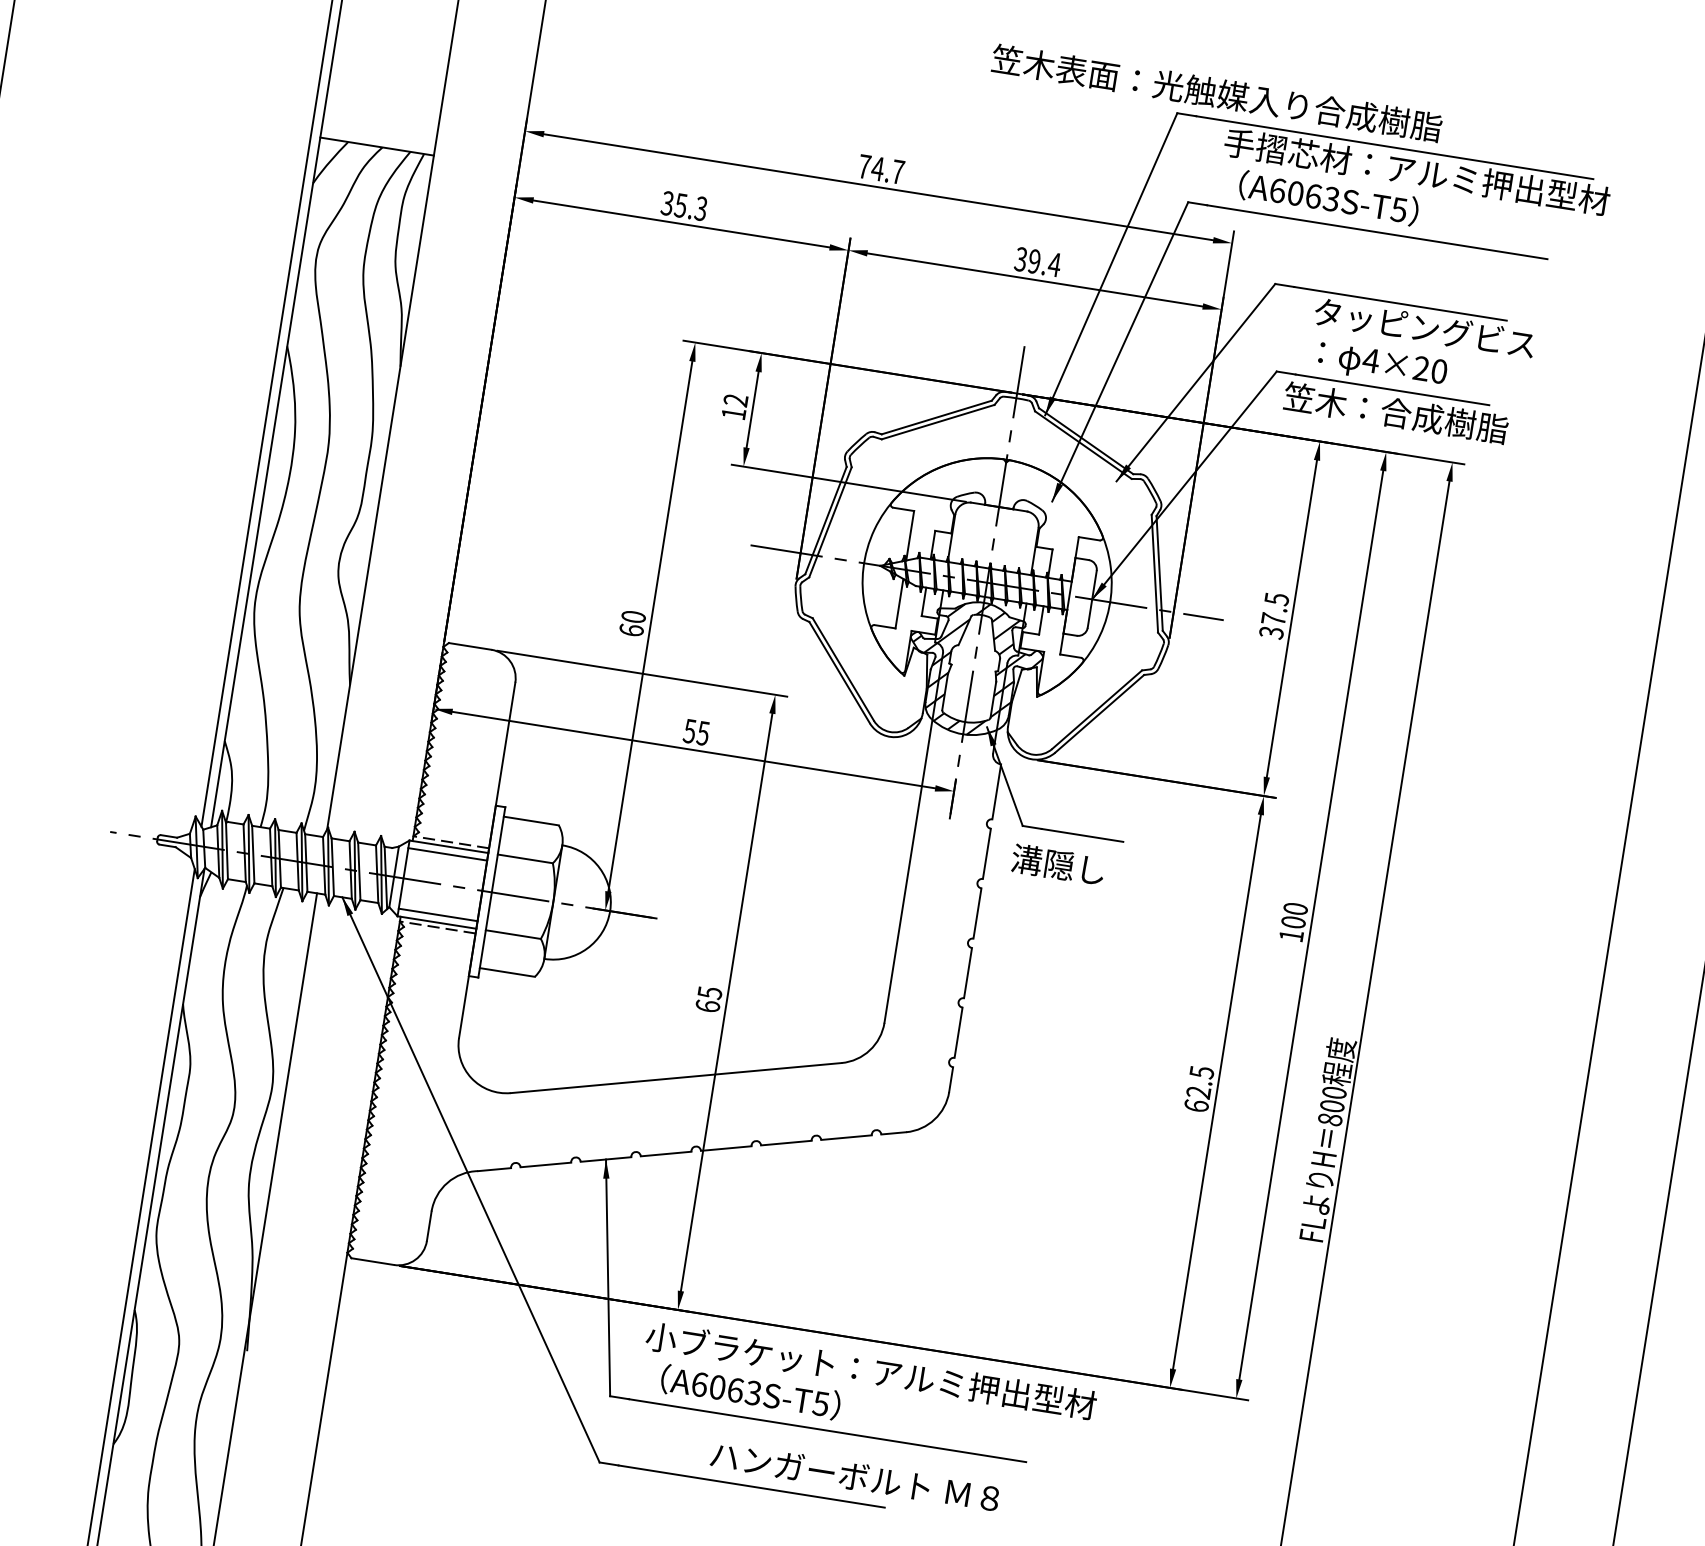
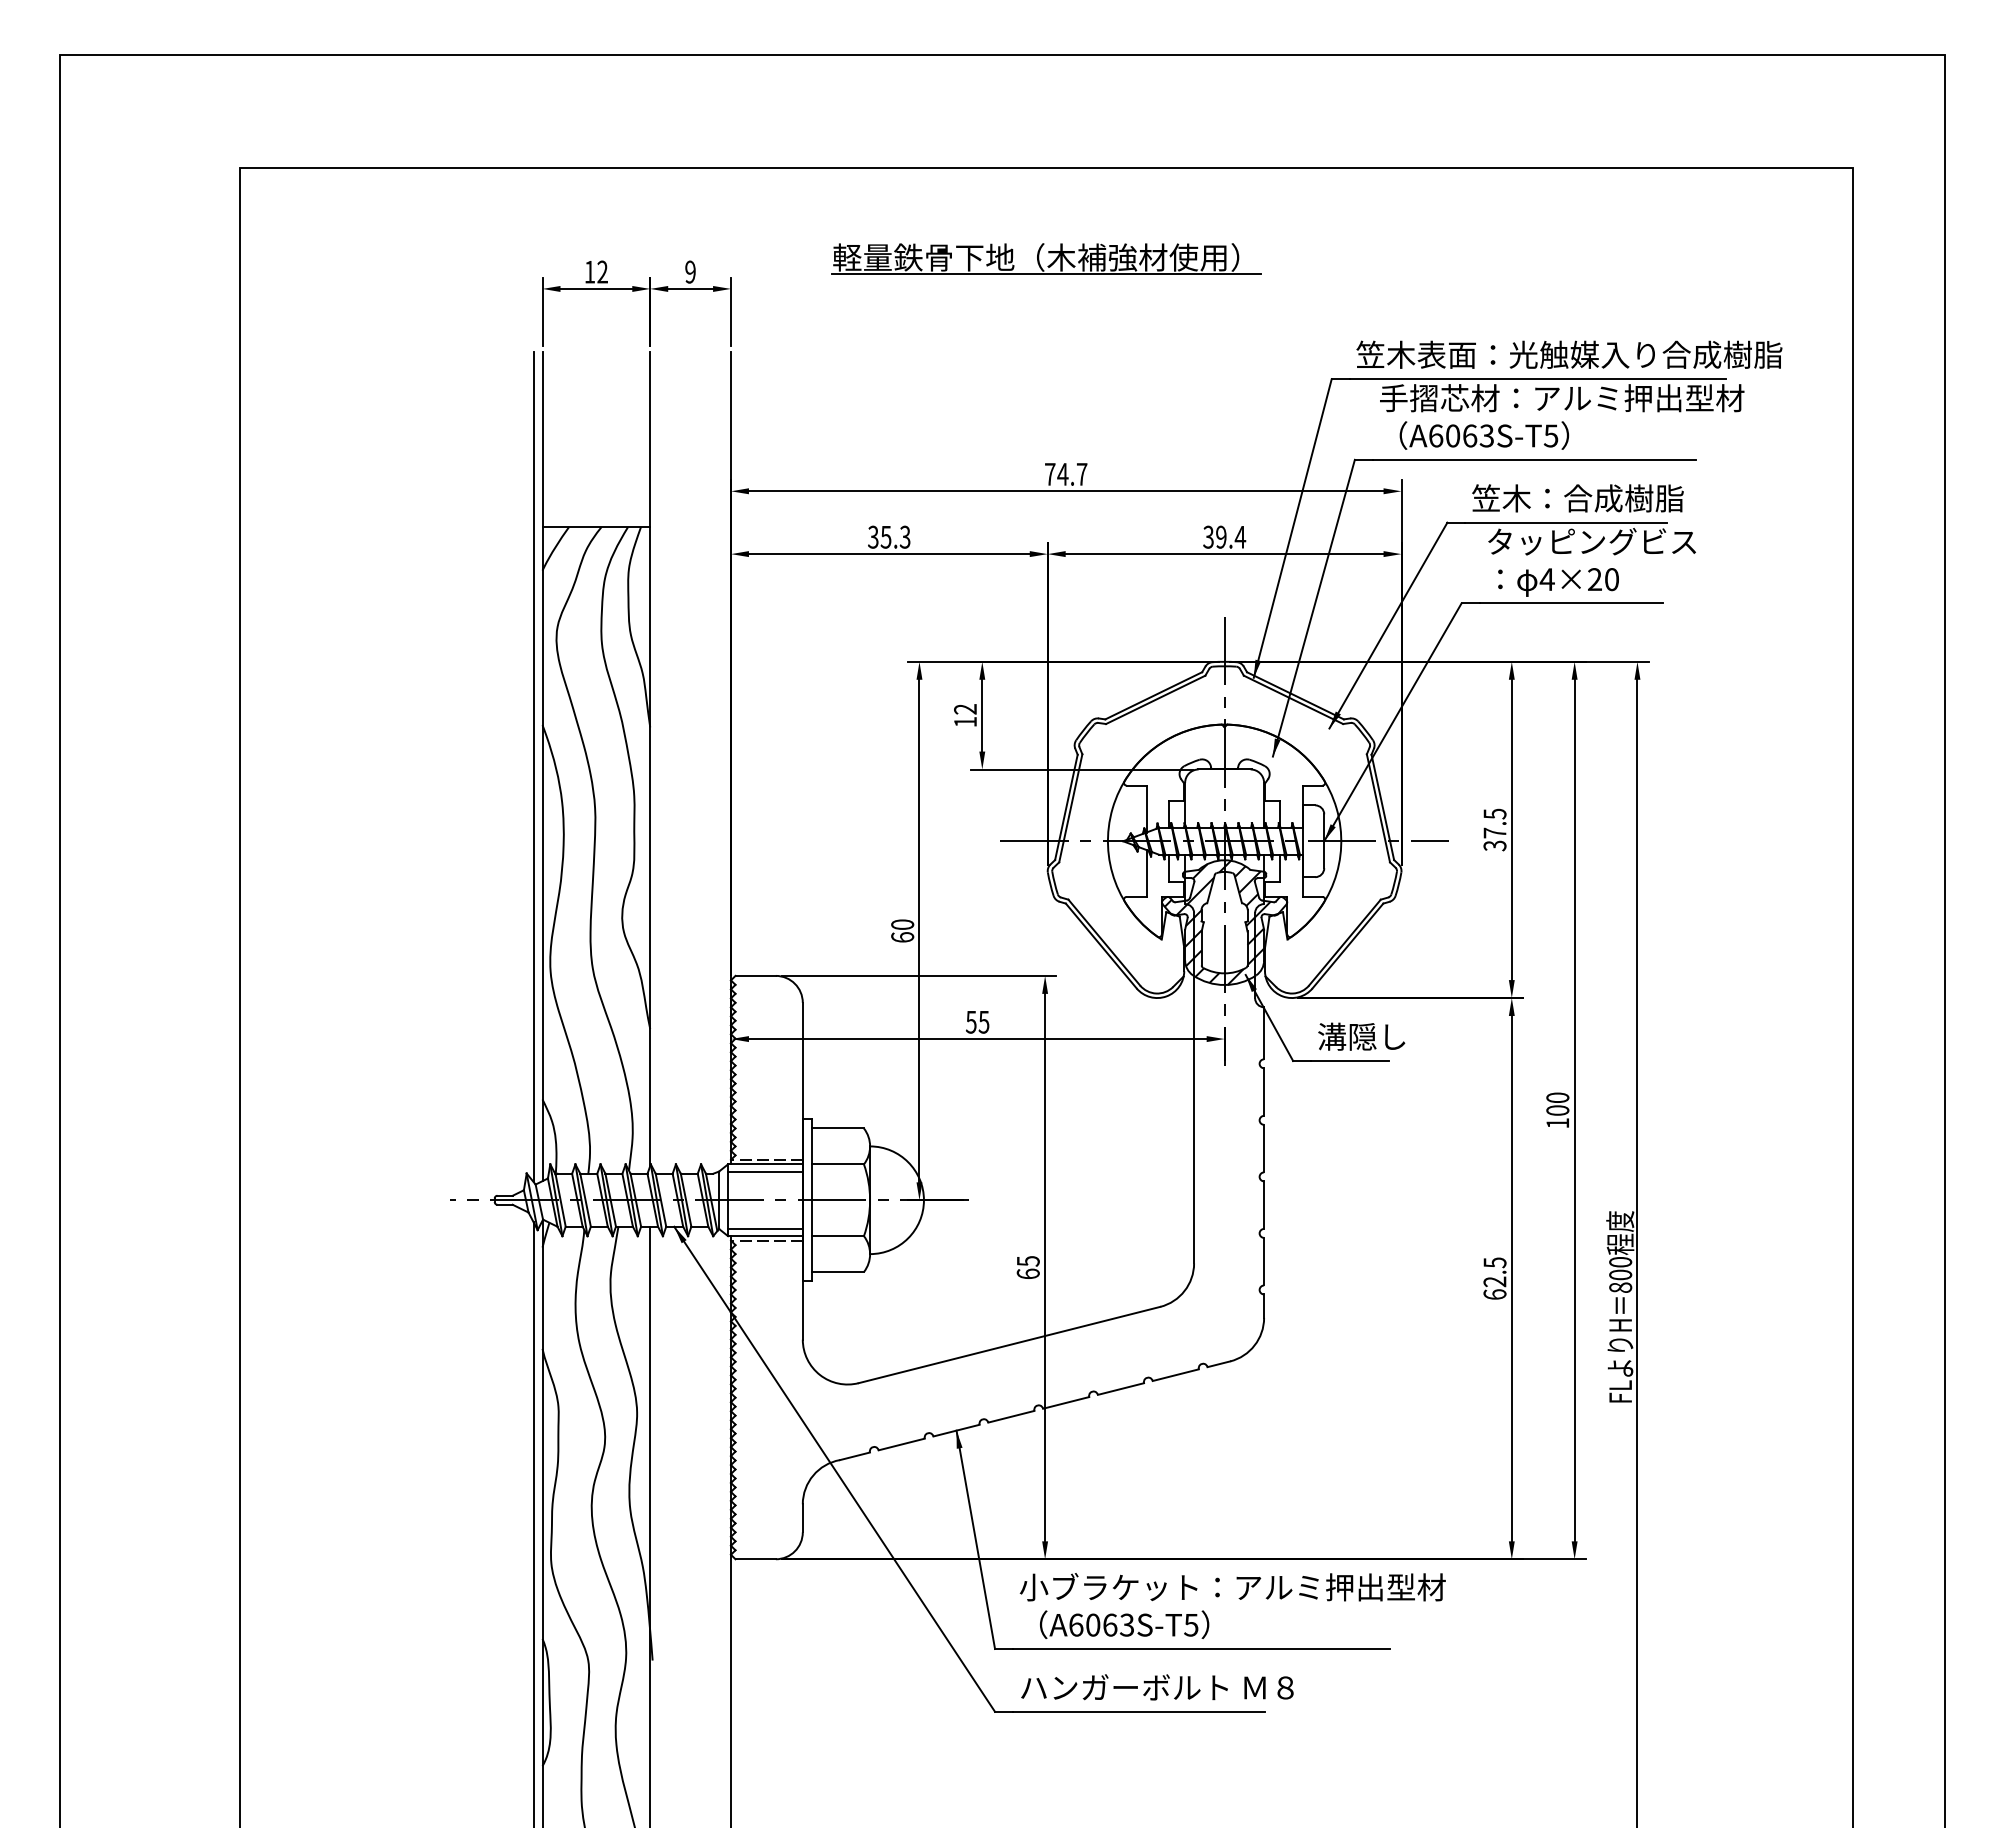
text: (1217, 92) -> (1569, 354), moved
text: (1395, 413) -> (1577, 498), moved
text: (1058, 864) -> (1361, 1036), moved
text: (855, 1476) -> (1157, 1687), moved

